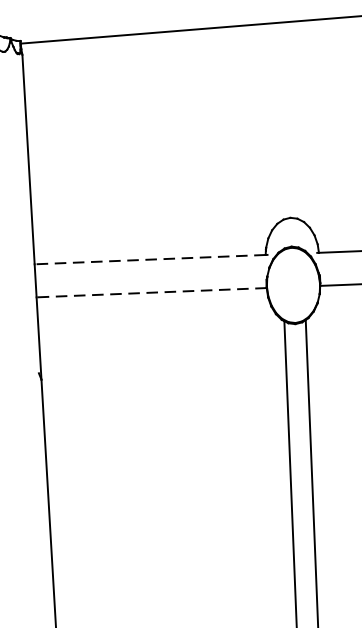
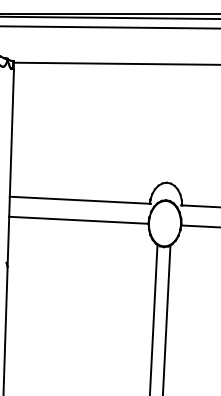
line: (149, 260) -> (79, 200), dashed -> solid
line: (150, 293) -> (78, 220), dashed -> solid

